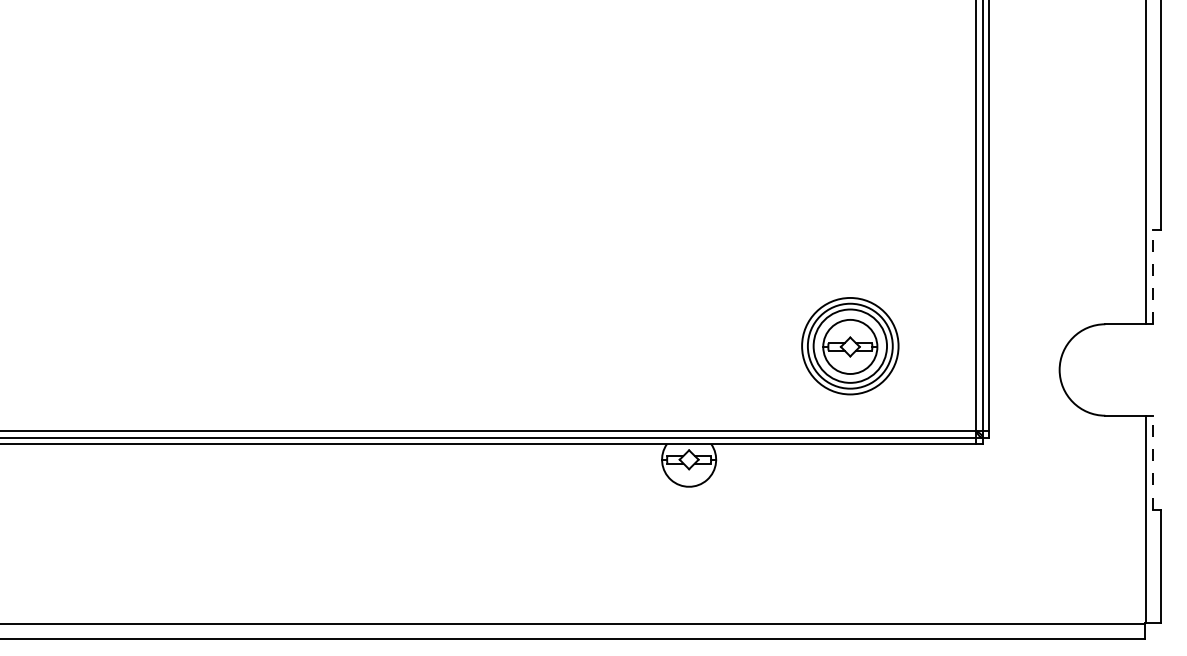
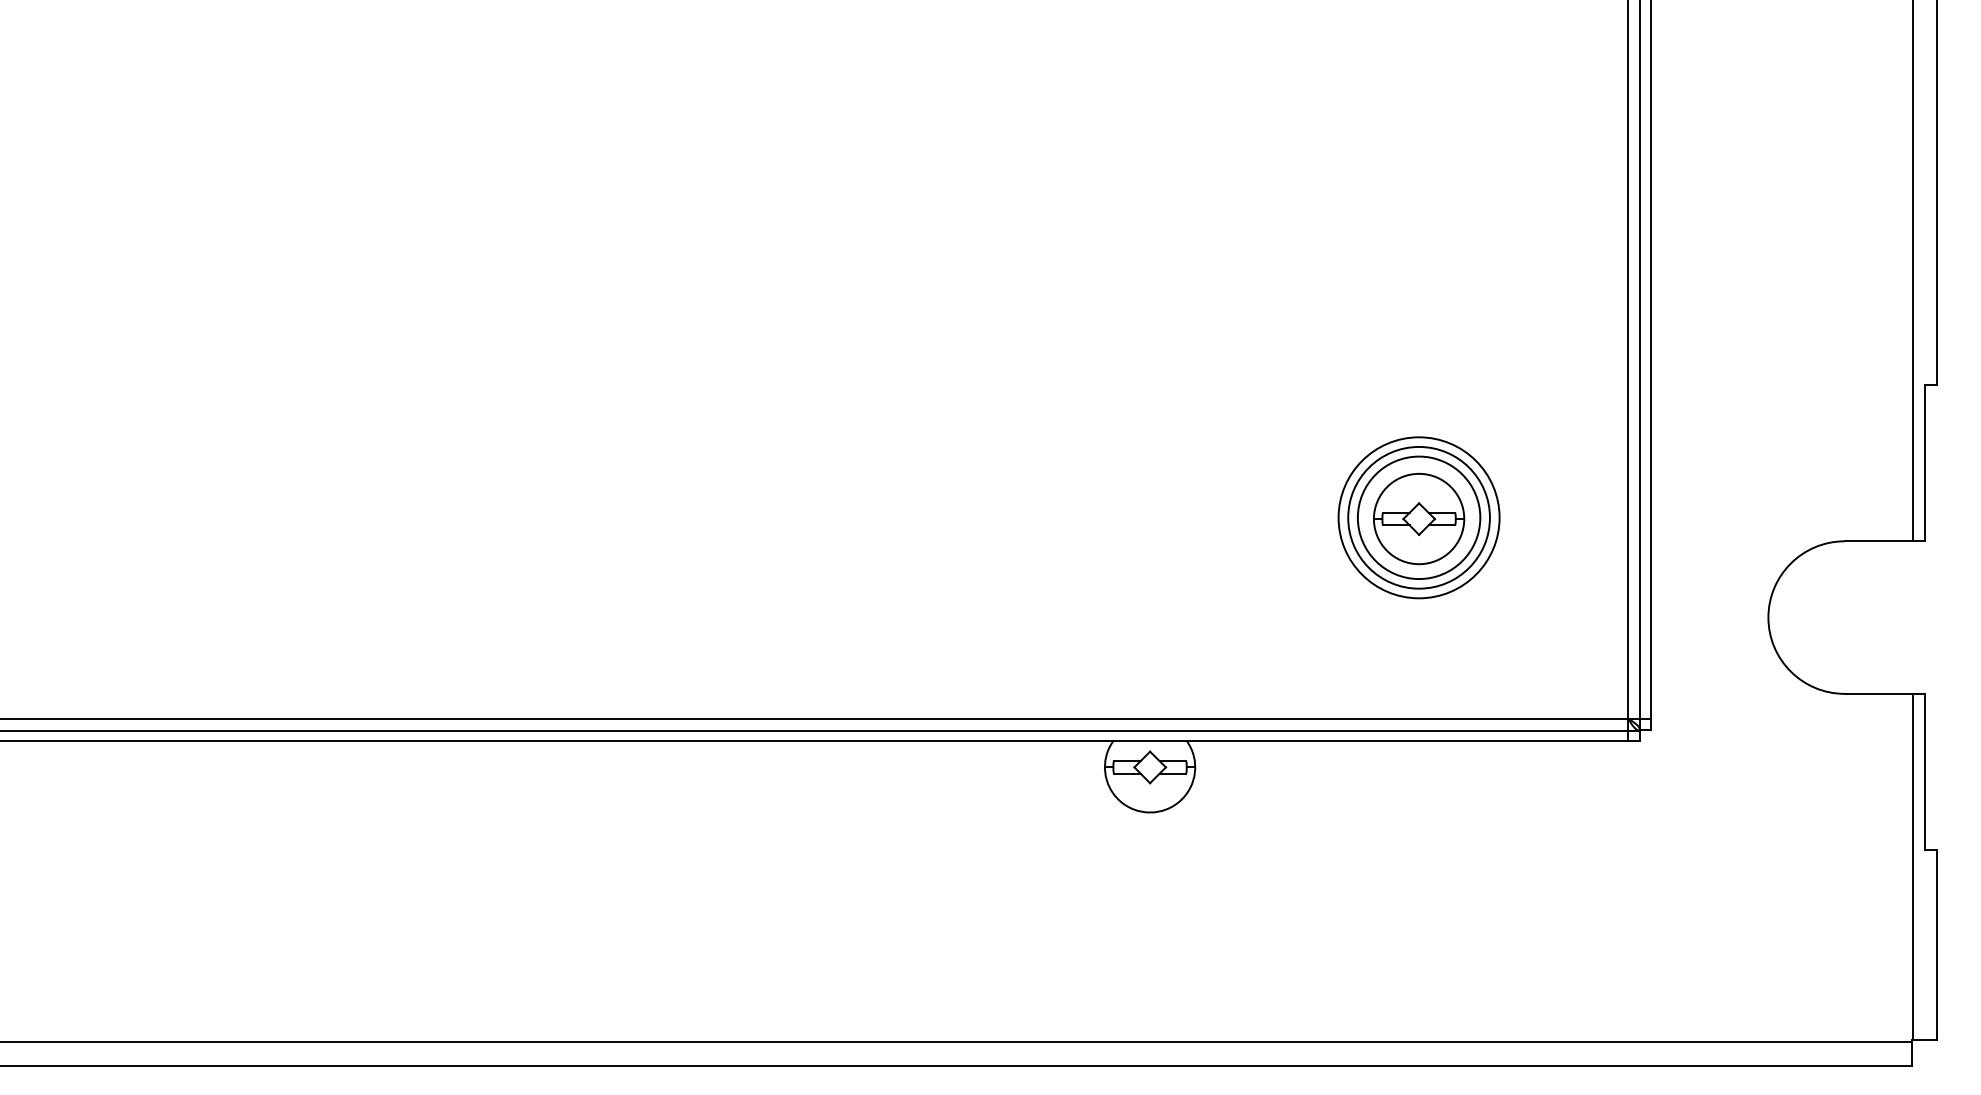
line: (1153, 277) -> (1925, 463), dashed -> solid
part: (850, 346) -> (1419, 518), moved
line: (1153, 462) -> (1925, 771), dashed -> solid

